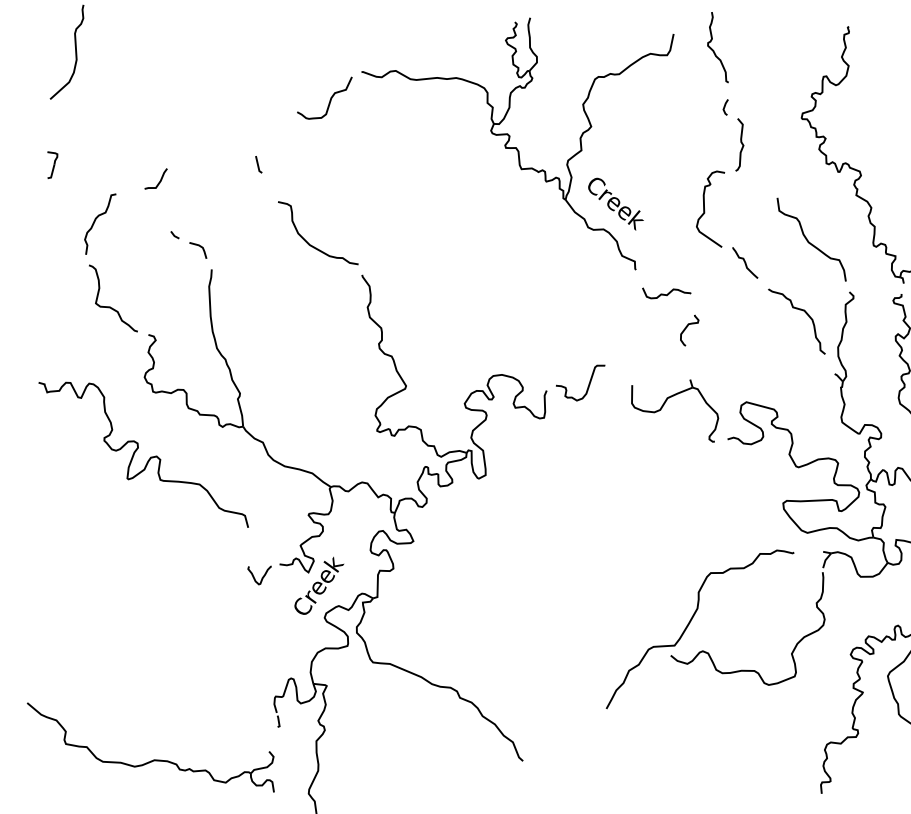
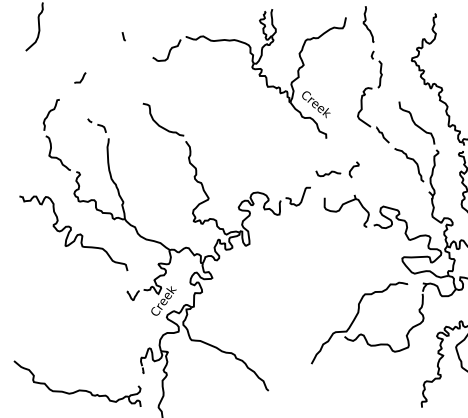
part: (53, 164) -> (27, 84), removed
line: (257, 164) -> (123, 36), moved
curve: (158, 180) -> (81, 78), moved
curve: (666, 293) -> (328, 173), moved

